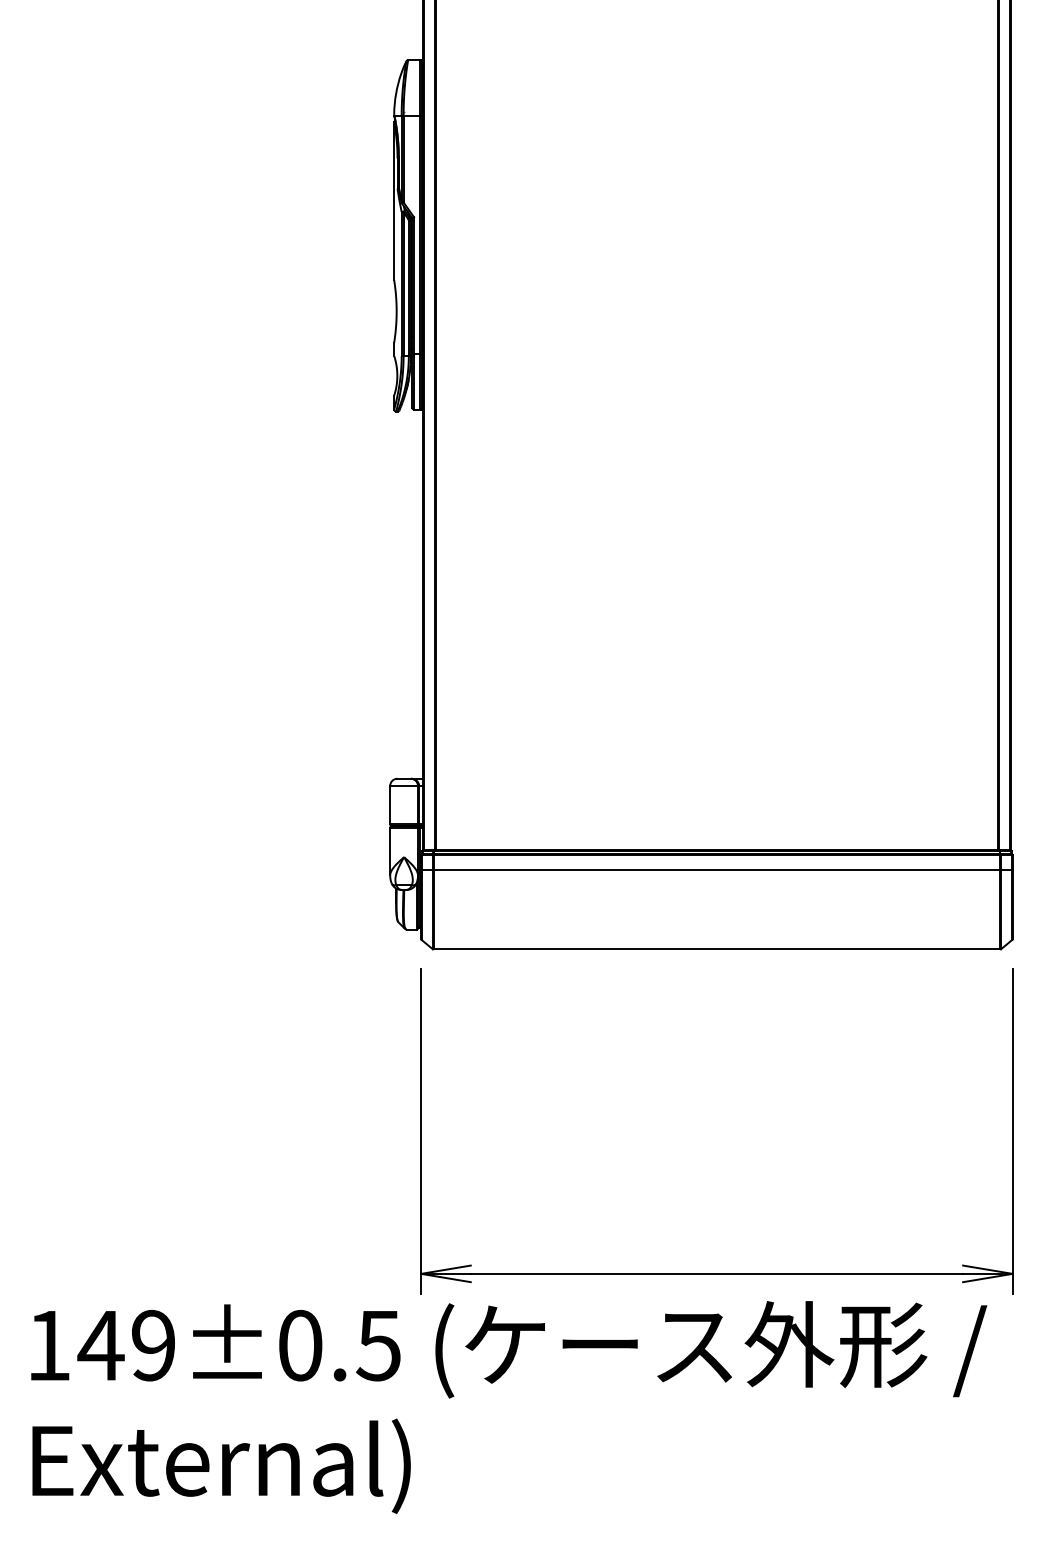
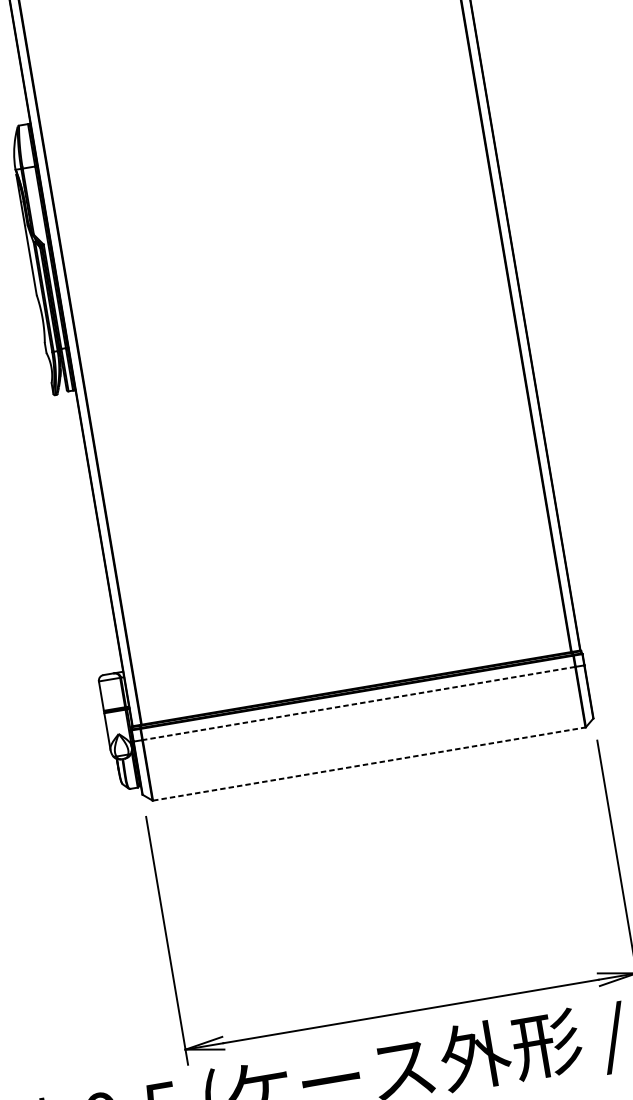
line: (716, 870) -> (358, 703), solid -> dashed
line: (717, 949) -> (369, 764), solid -> dashed

